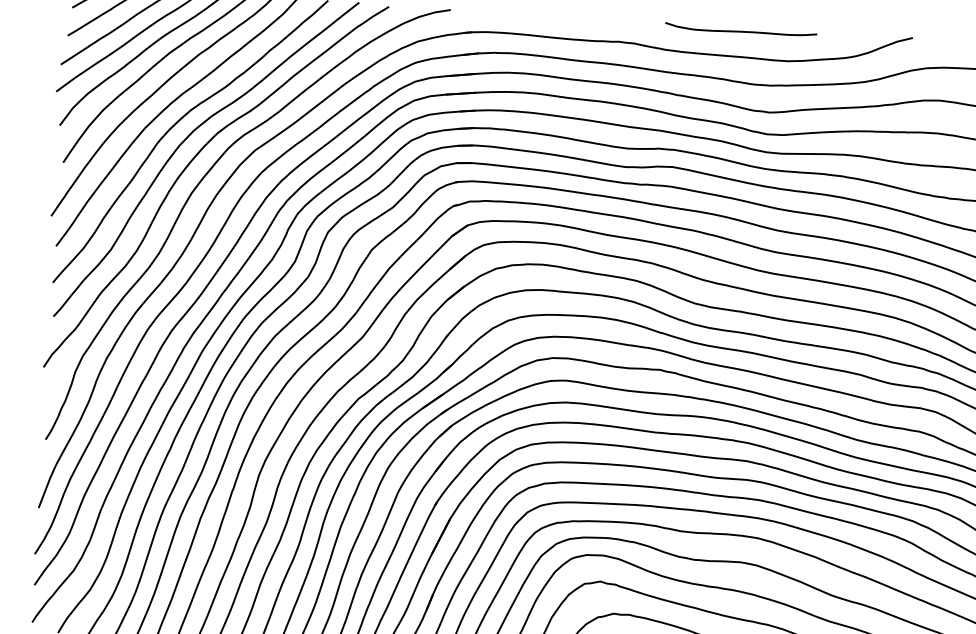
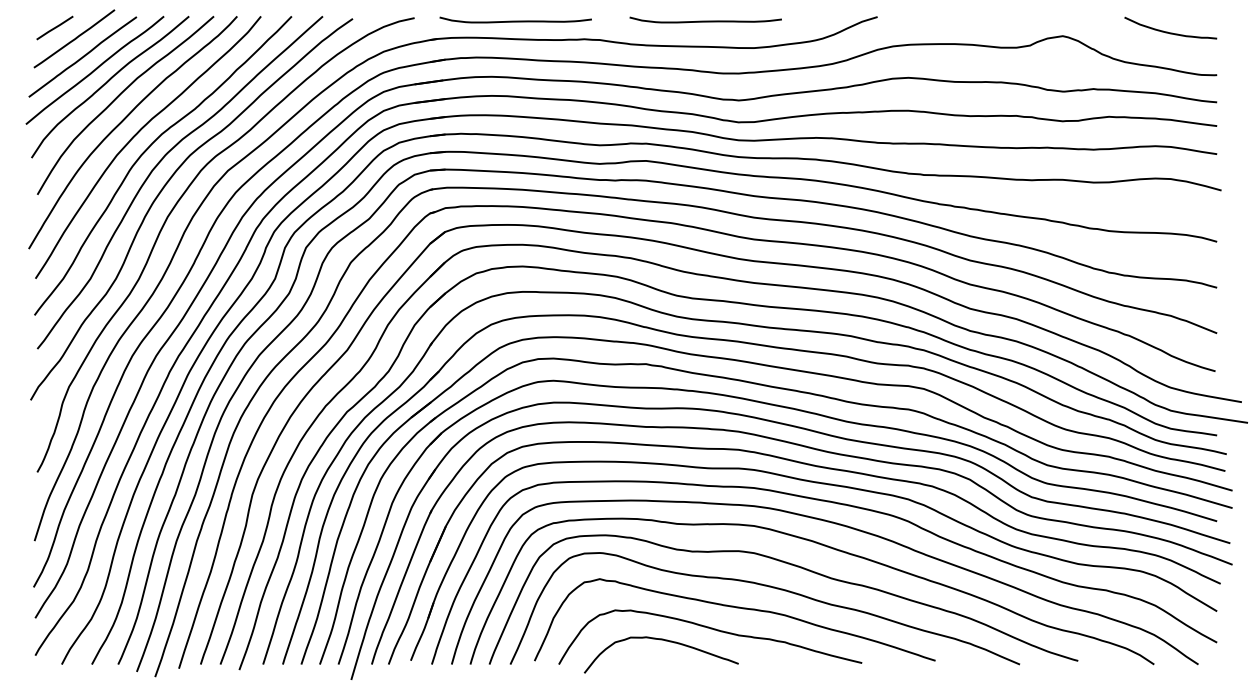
curve: (551, 18) -> (515, 20), added

